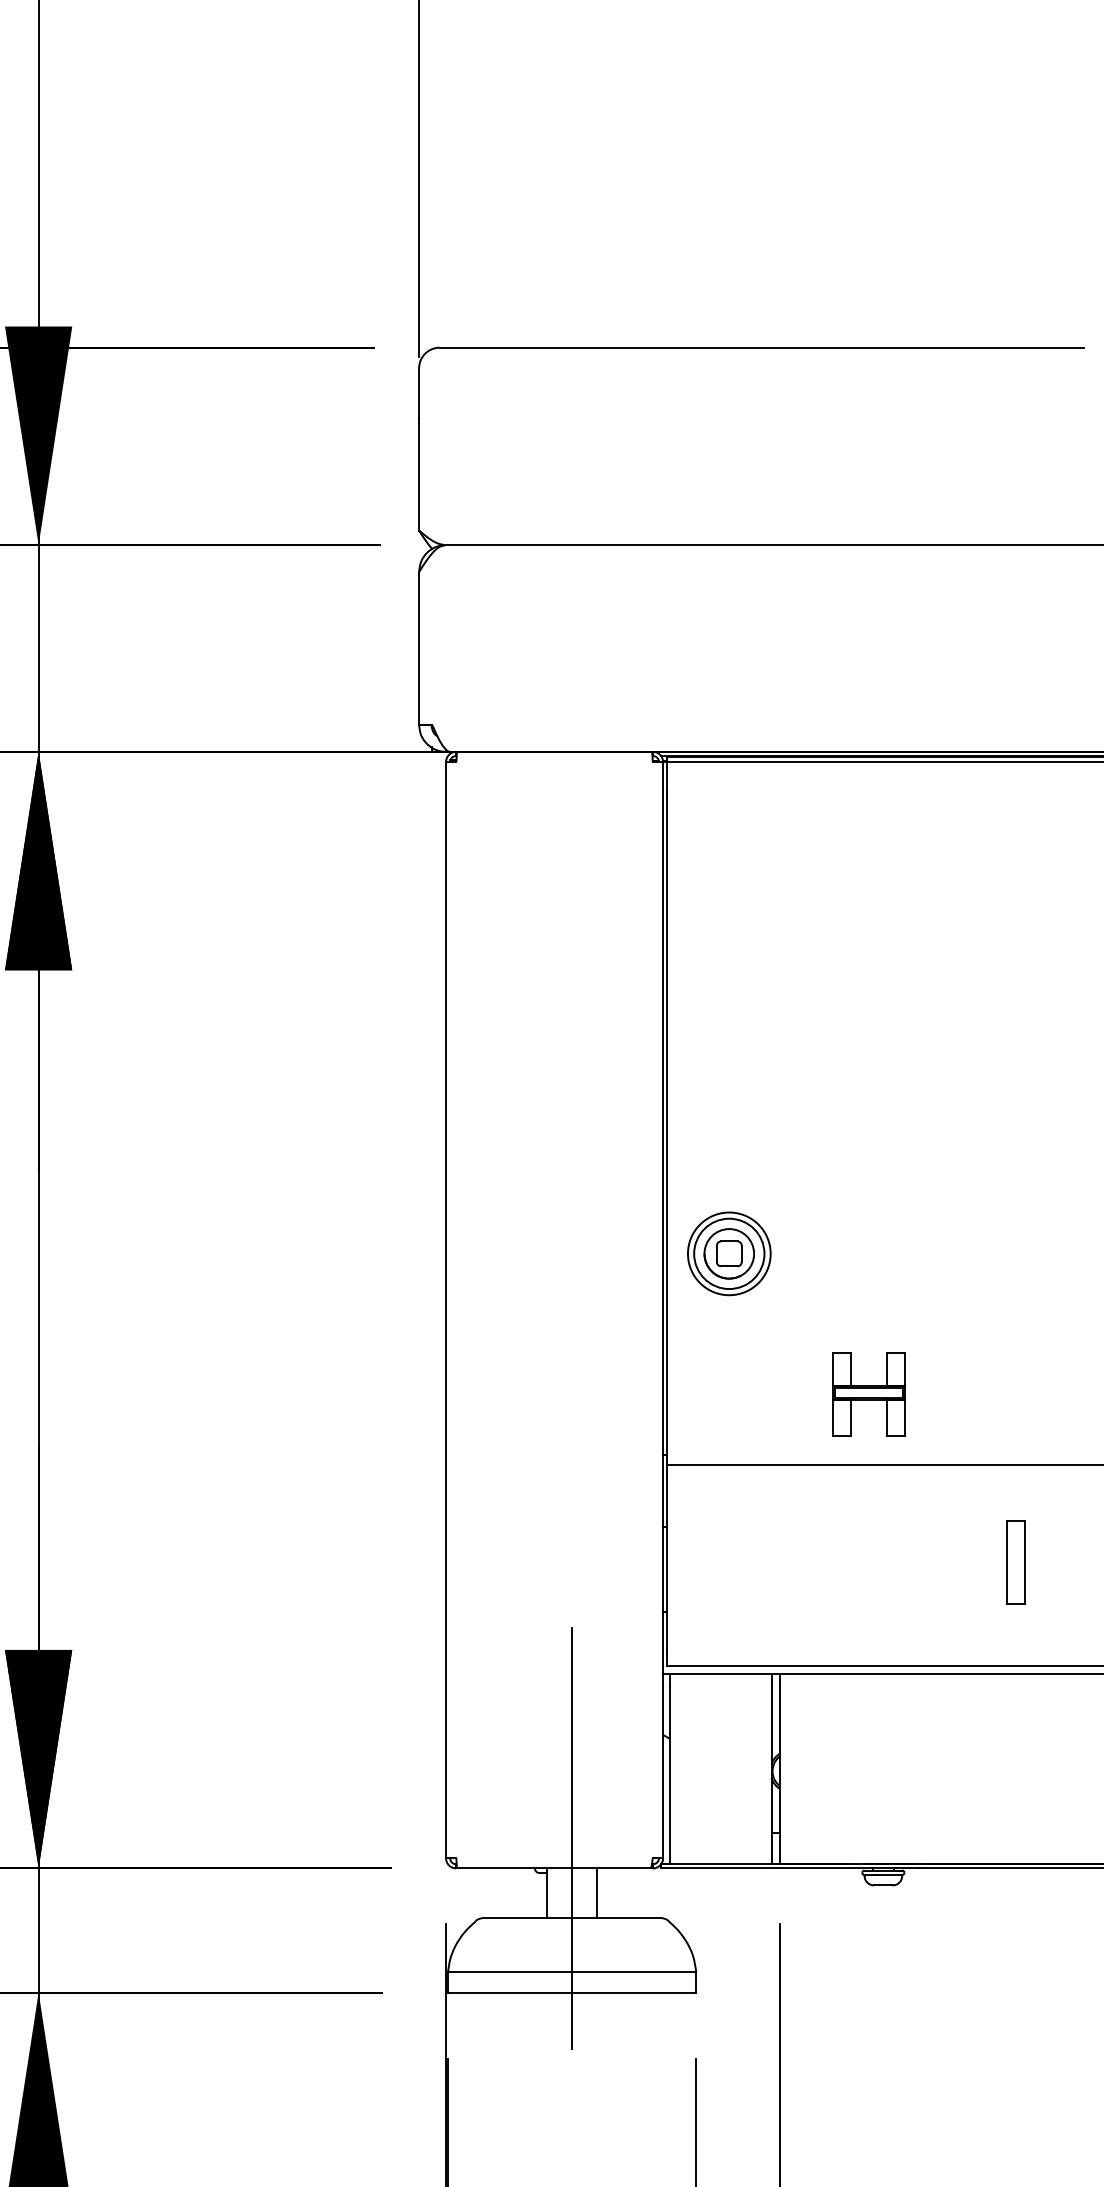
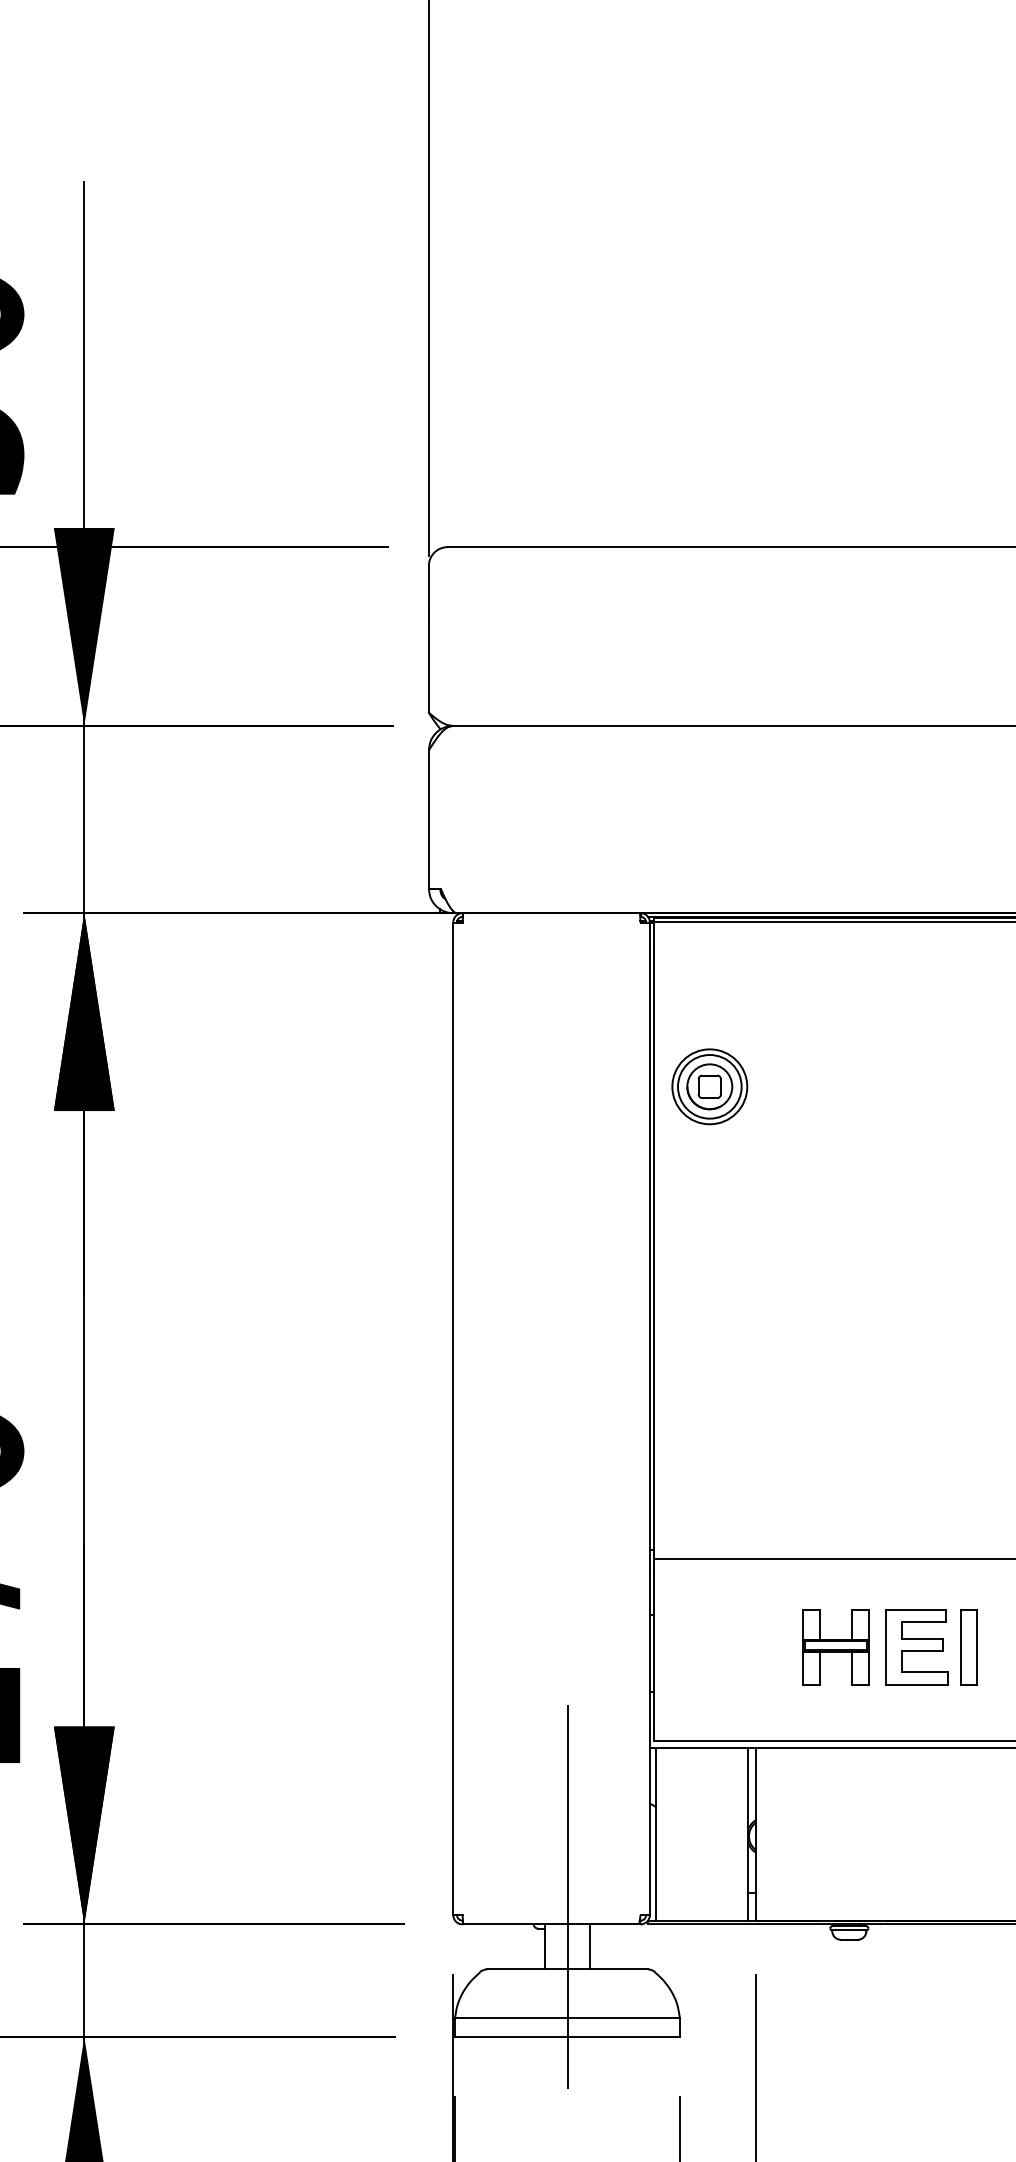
part: (728, 1253) -> (709, 1086), moved
part: (868, 1394) -> (835, 1647), moved
part: (957, 1562) -> (916, 1647), added

